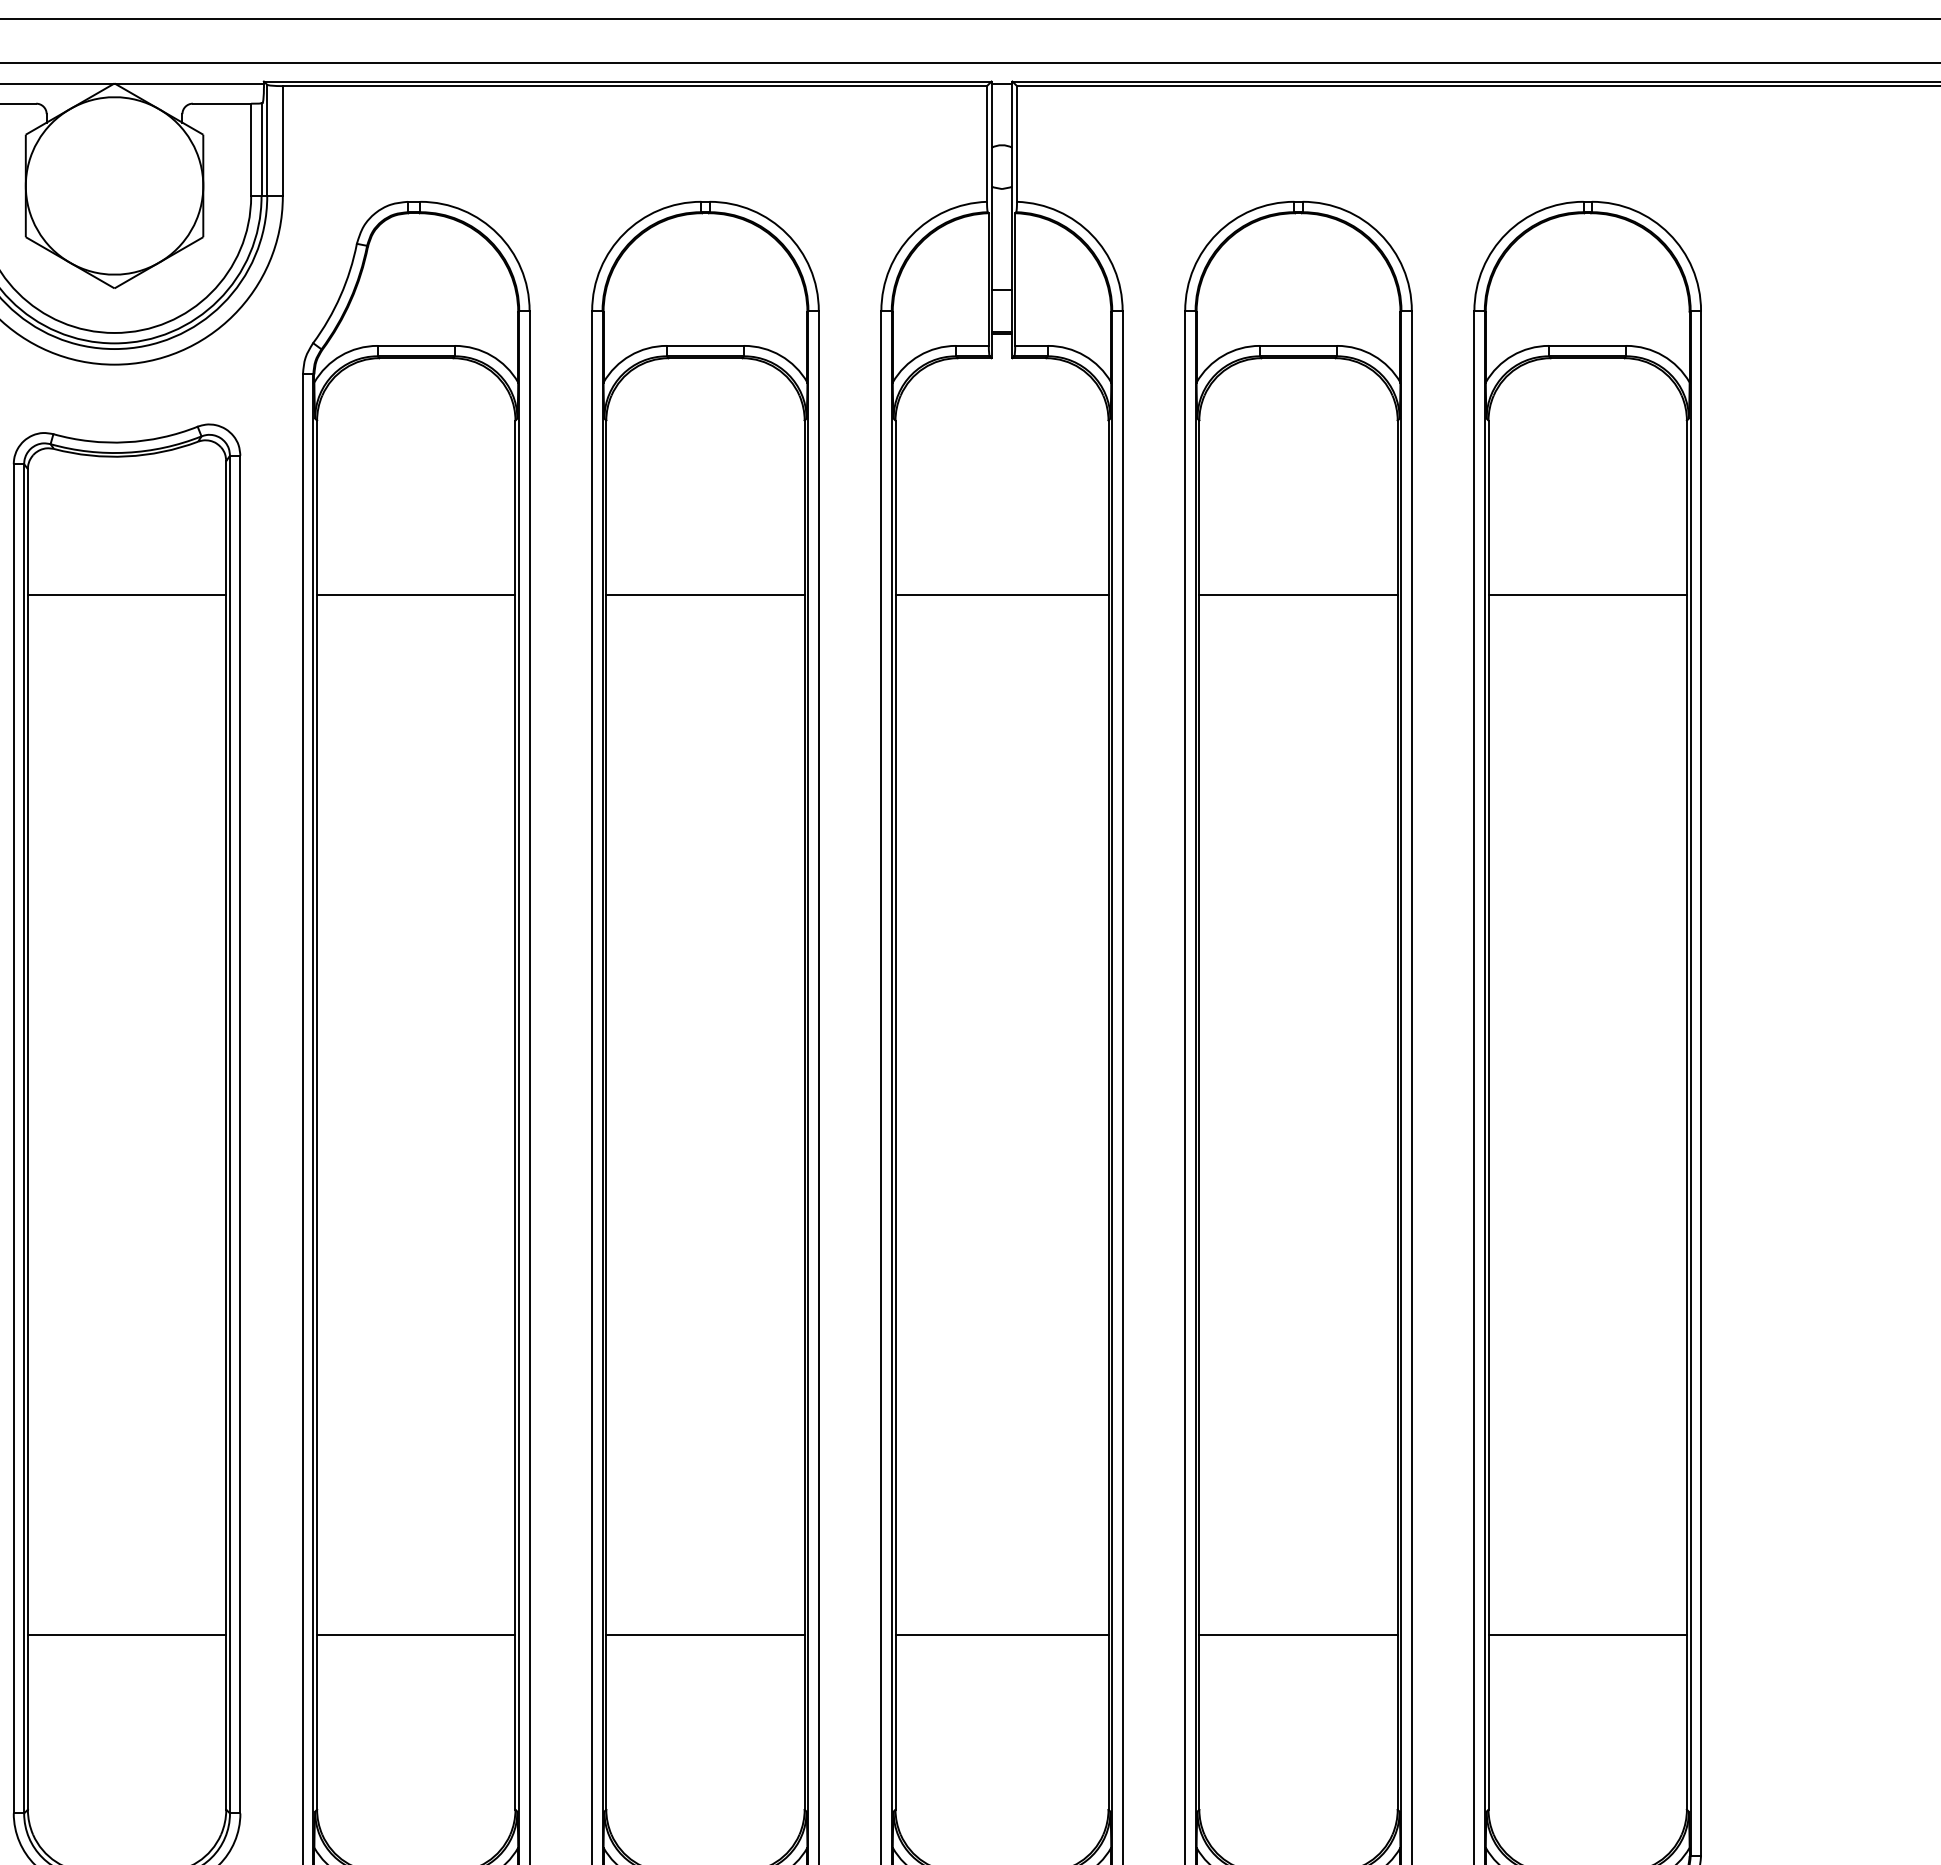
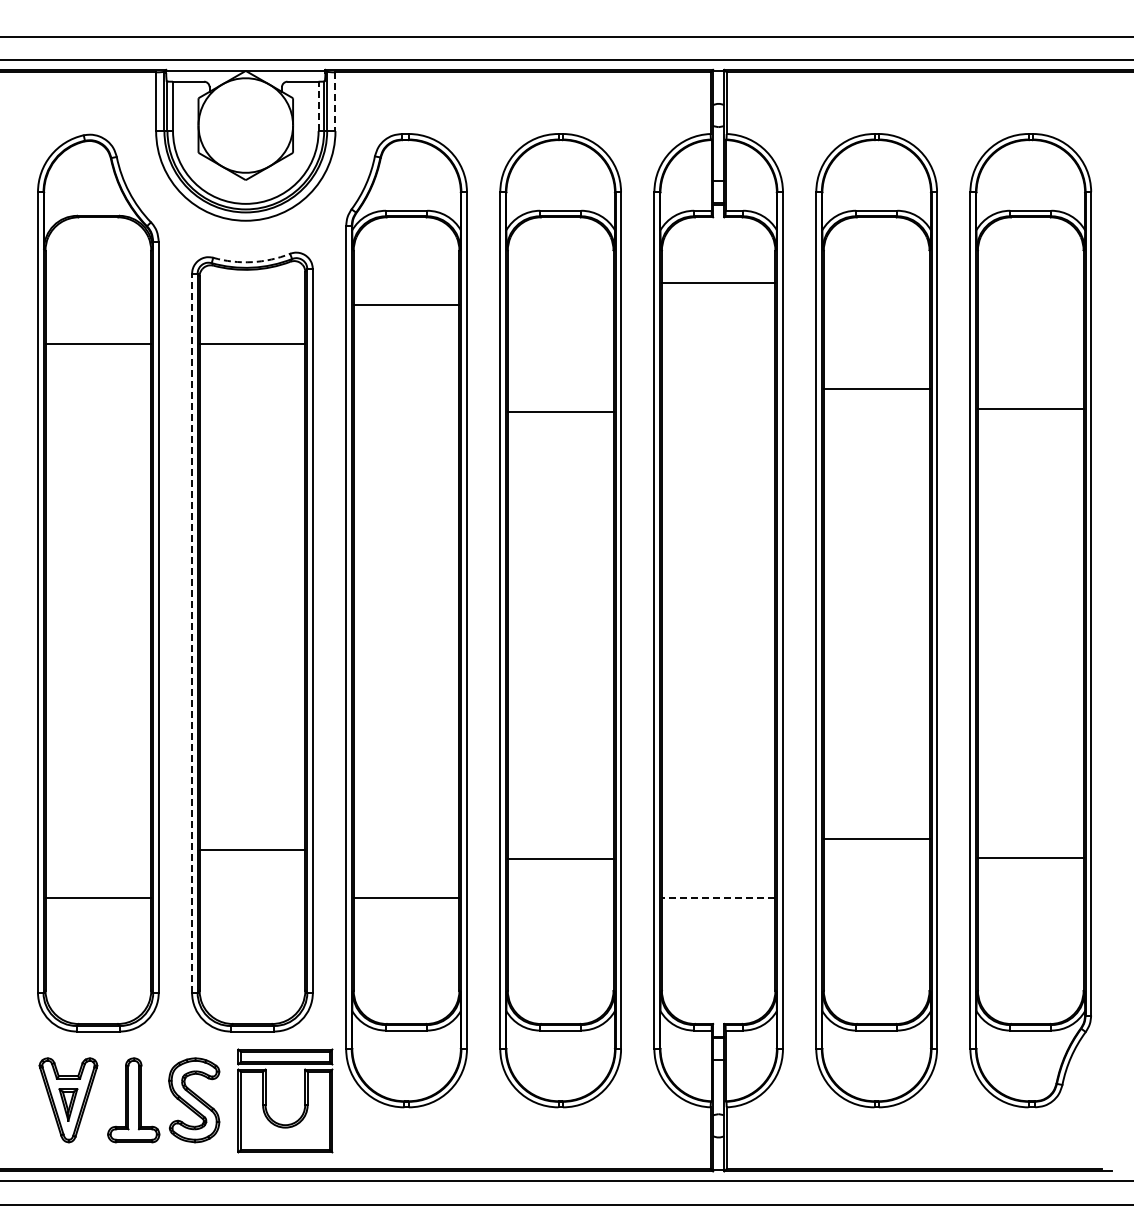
line: (282, 142) -> (335, 102), solid -> dashed
line: (250, 150) -> (318, 106), solid -> dashed
arc: (127, 442) -> (252, 262), solid -> dashed
line: (416, 594) -> (406, 304), moved
line: (705, 594) -> (560, 411), moved
line: (1001, 594) -> (718, 282), moved
line: (1298, 594) -> (876, 388), moved
line: (1587, 594) -> (1030, 408), moved
line: (14, 1137) -> (192, 632), solid -> dashed
line: (127, 1634) -> (252, 849), moved
line: (705, 1634) -> (560, 858), moved
line: (1001, 1634) -> (718, 897), solid -> dashed
line: (1298, 1634) -> (876, 838), moved
line: (1587, 1634) -> (1030, 857), moved

